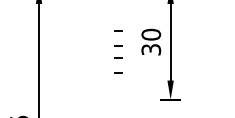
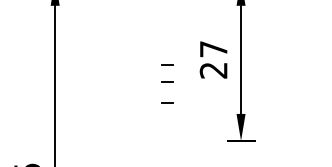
line: (118, 30) -> (167, 43), removed
text: (151, 41) -> (214, 58), 30 -> 27

